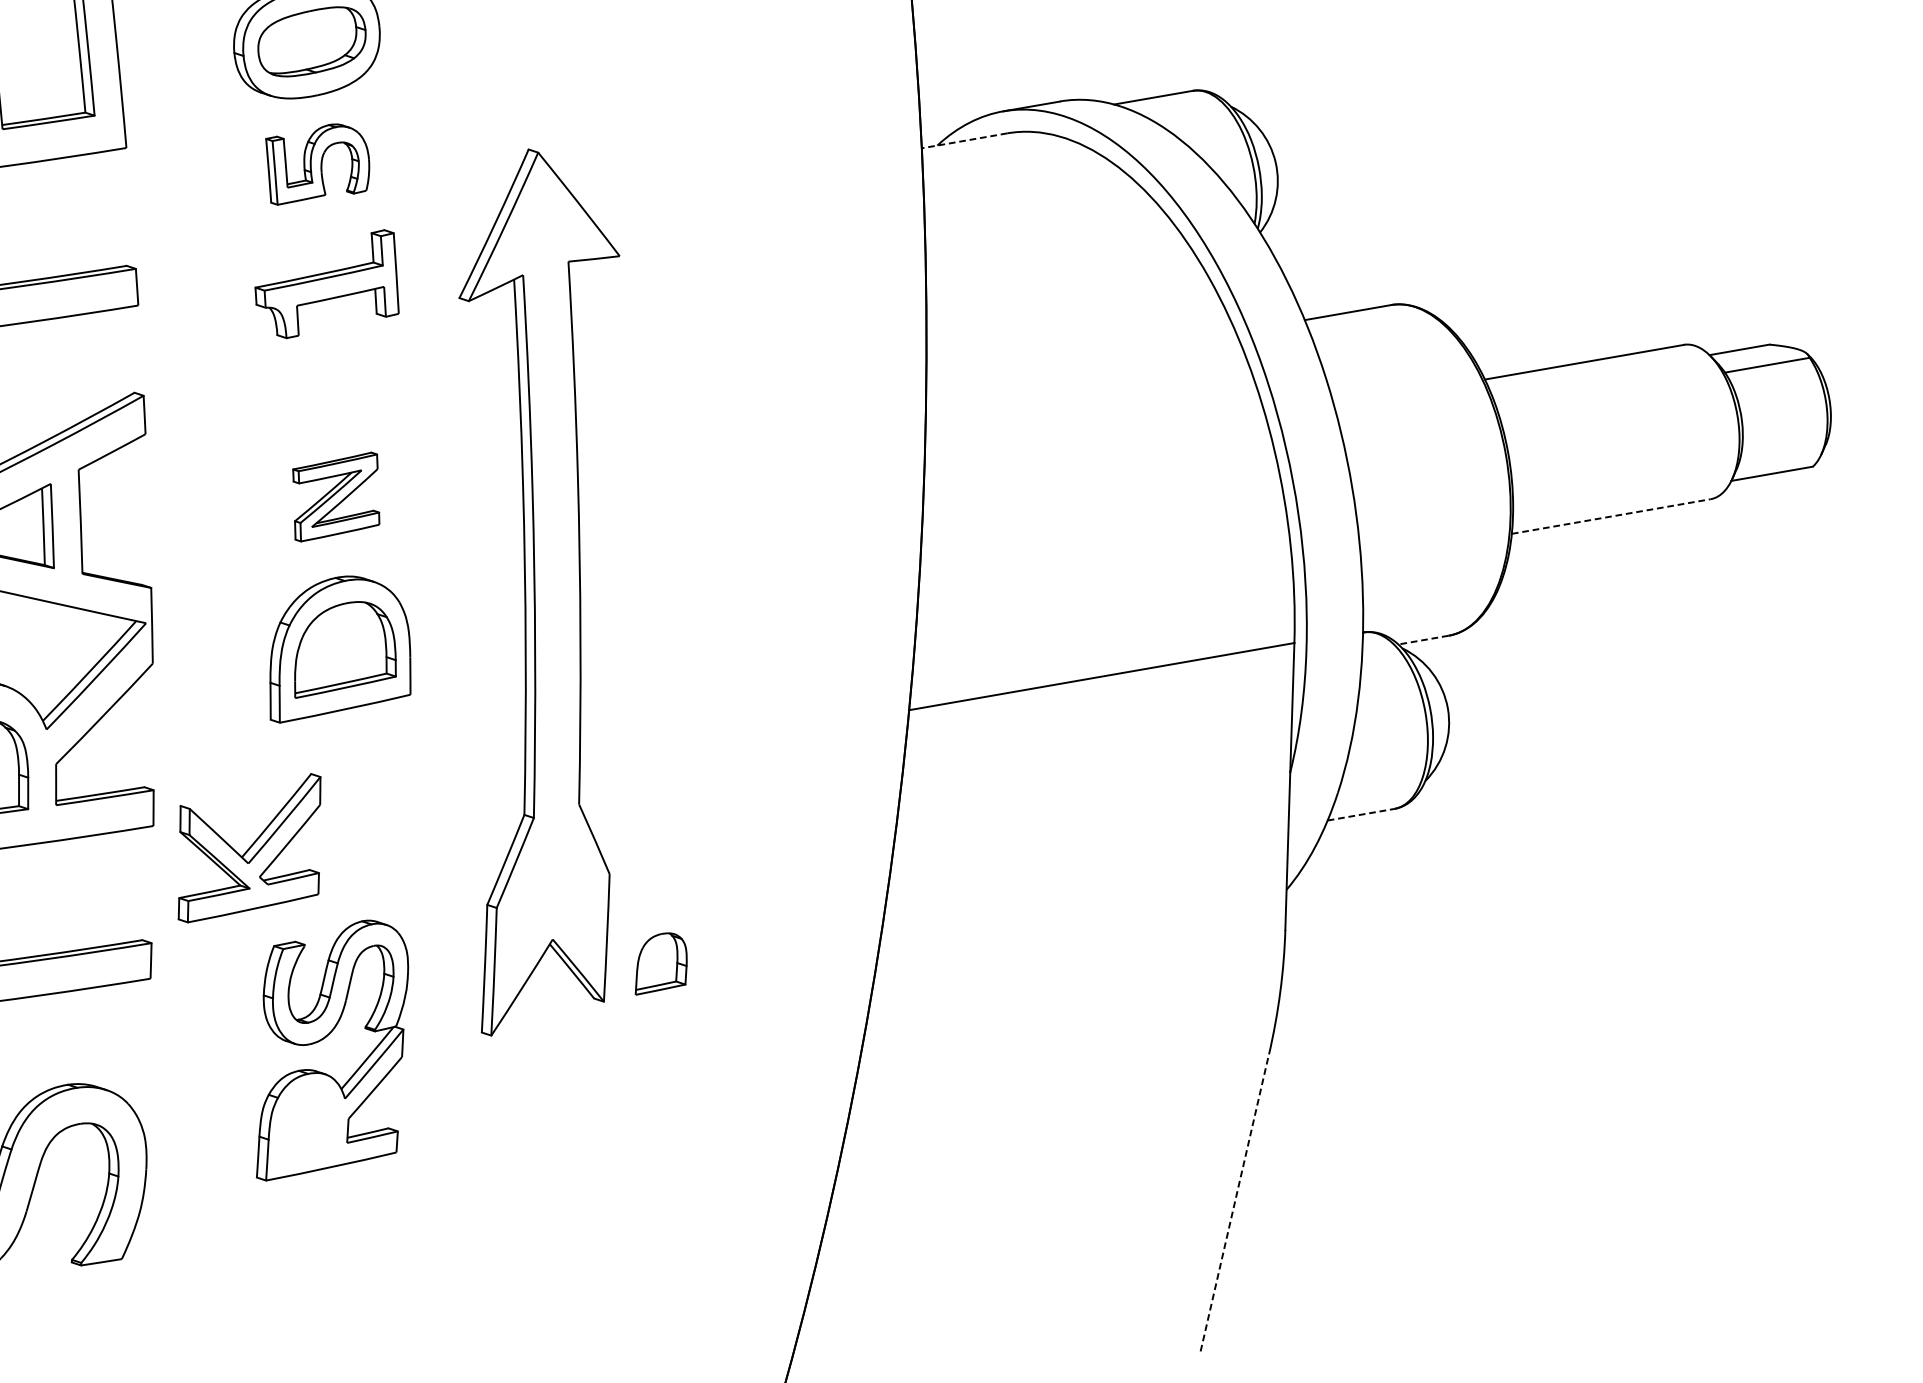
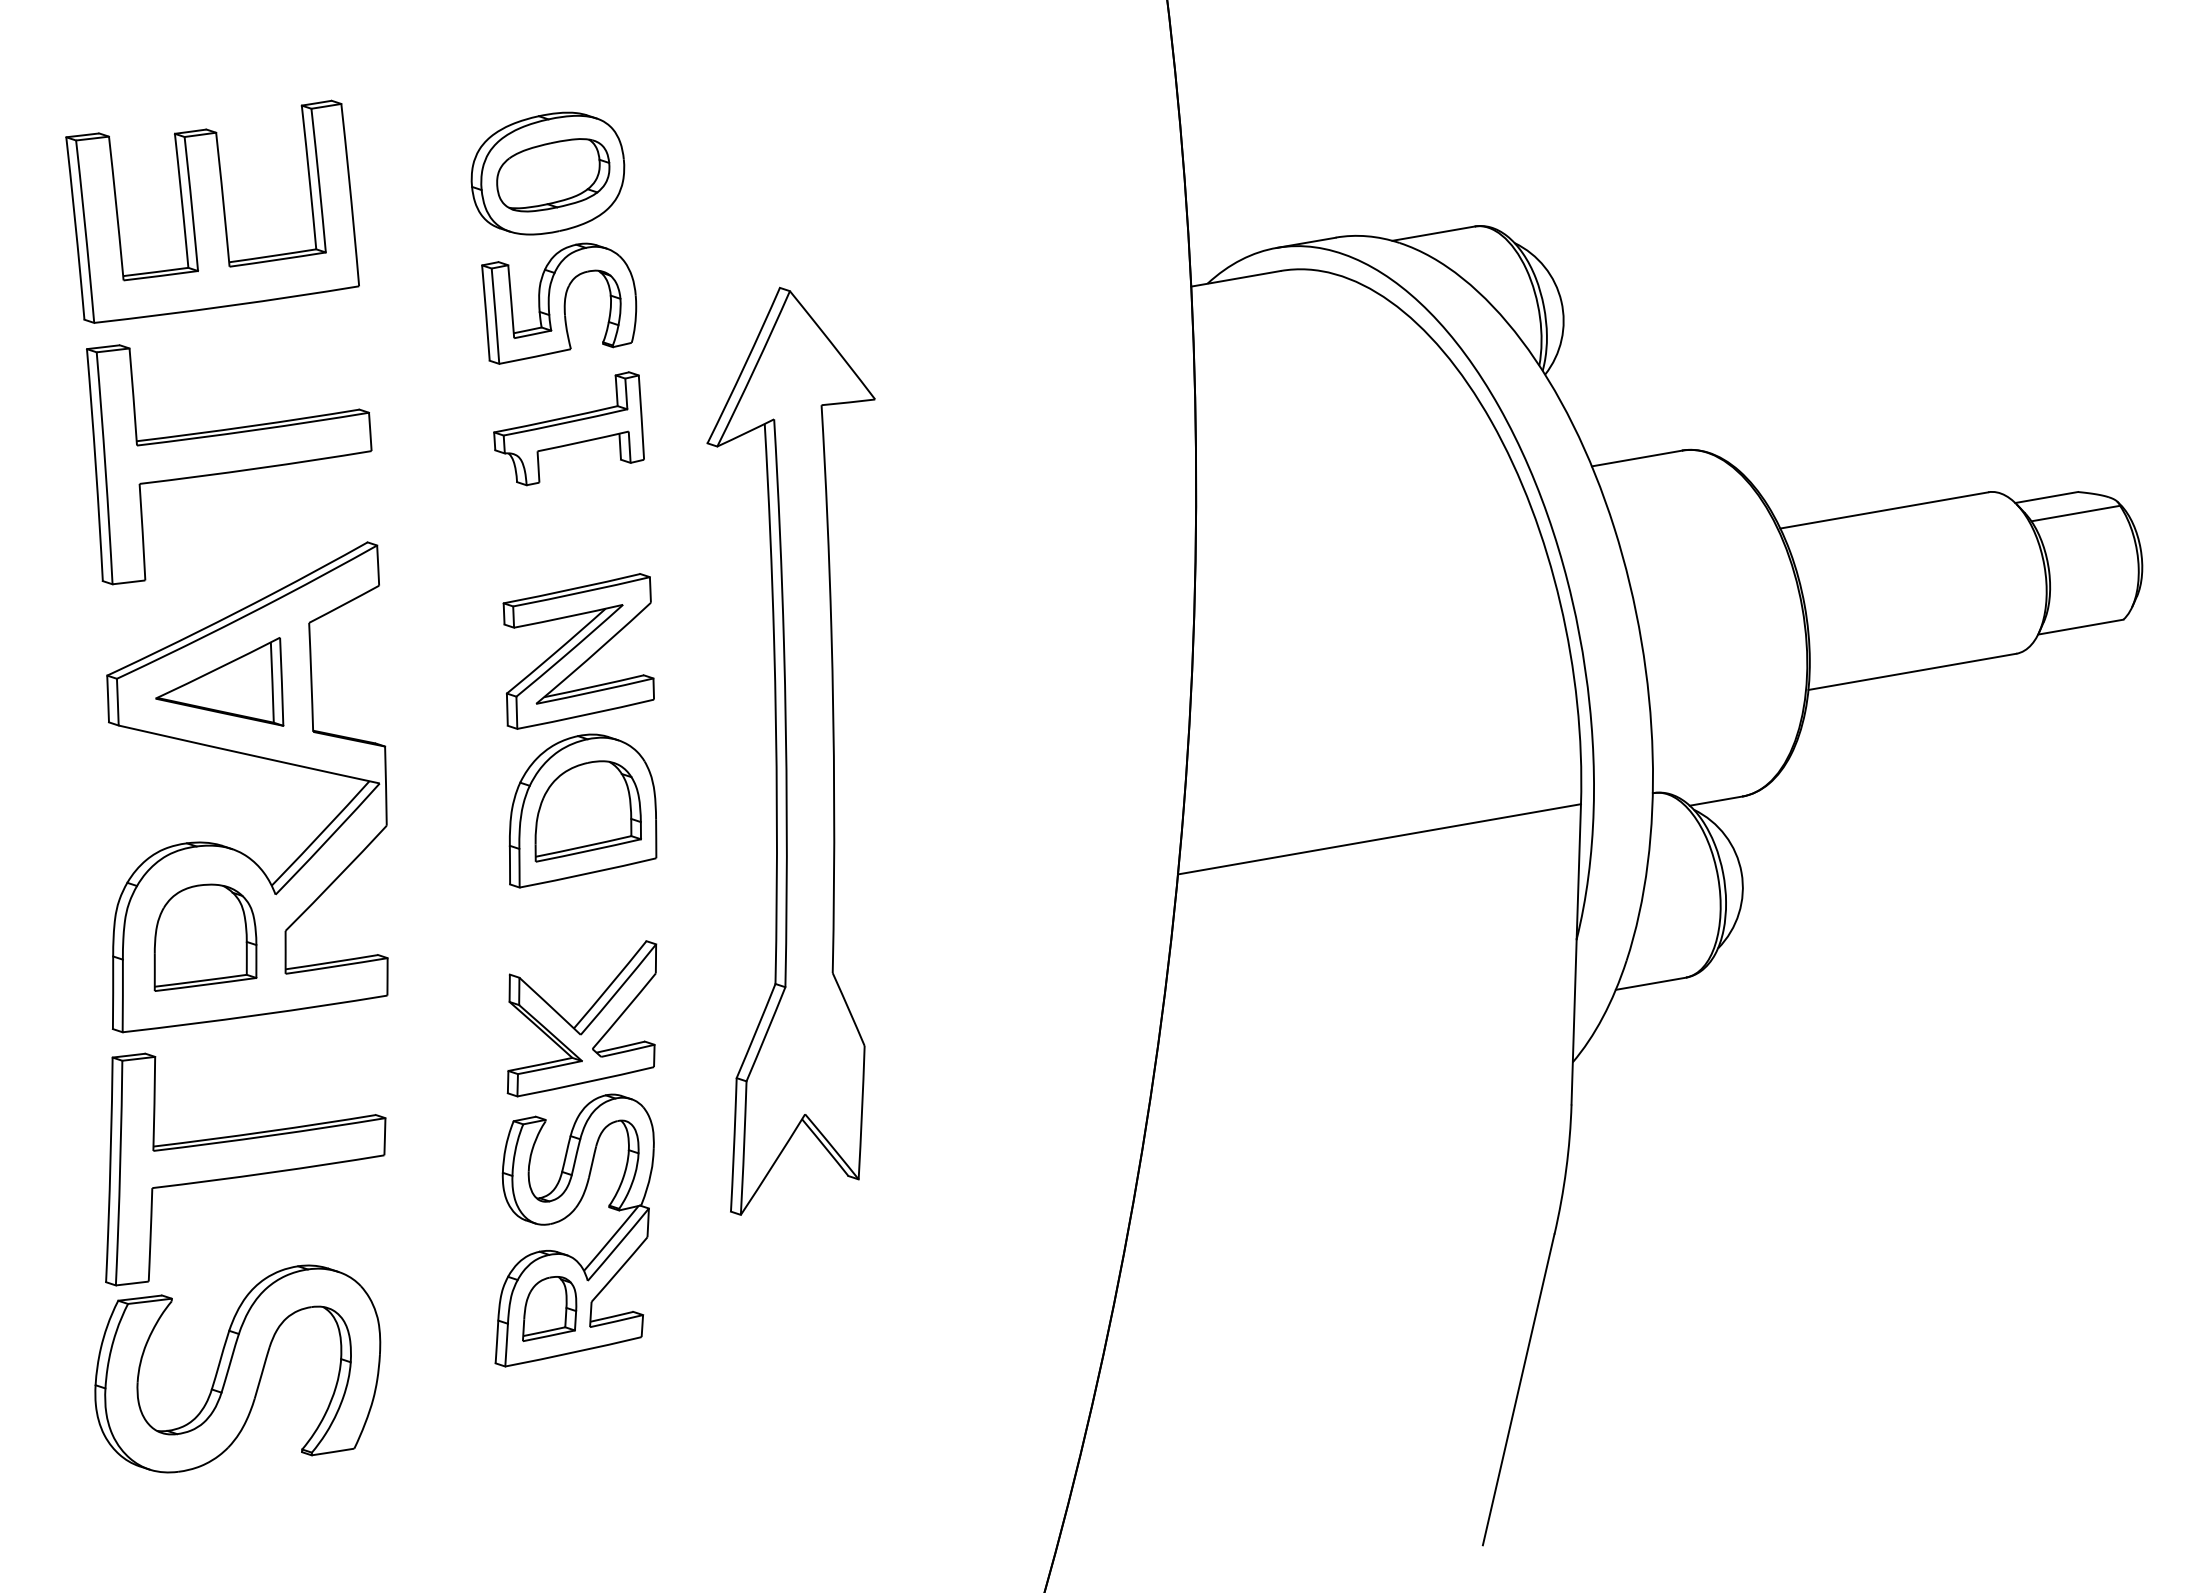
line: (964, 140) -> (1235, 278), dashed -> solid
part: (317, 164) -> (559, 303), size x1.43
part: (336, 497) -> (578, 651), size x1.67
line: (1611, 516) -> (1912, 671), dashed -> solid
line: (1422, 640) -> (1715, 801), dashed -> solid
line: (1361, 814) -> (1651, 983), dashed -> solid
part: (249, 847) -> (581, 1018), moved
part: (661, 963) -> (549, 1308), moved
line: (1234, 1202) -> (1518, 1389), dashed -> solid

